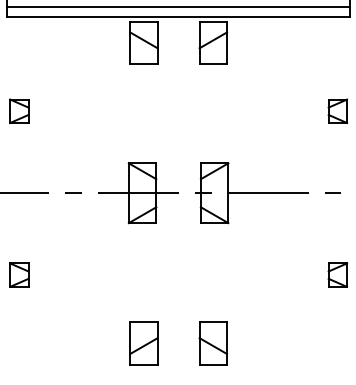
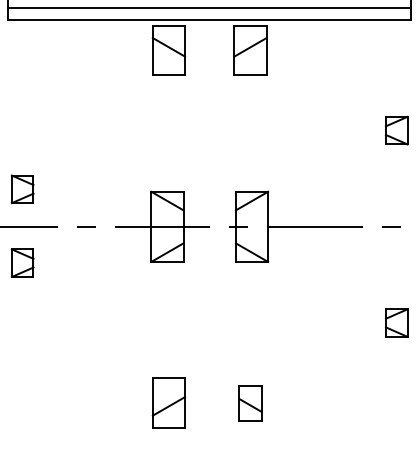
part: (19, 110) -> (22, 188), moved
part: (19, 274) -> (22, 262), moved
part: (213, 343) -> (250, 403), size x0.7

